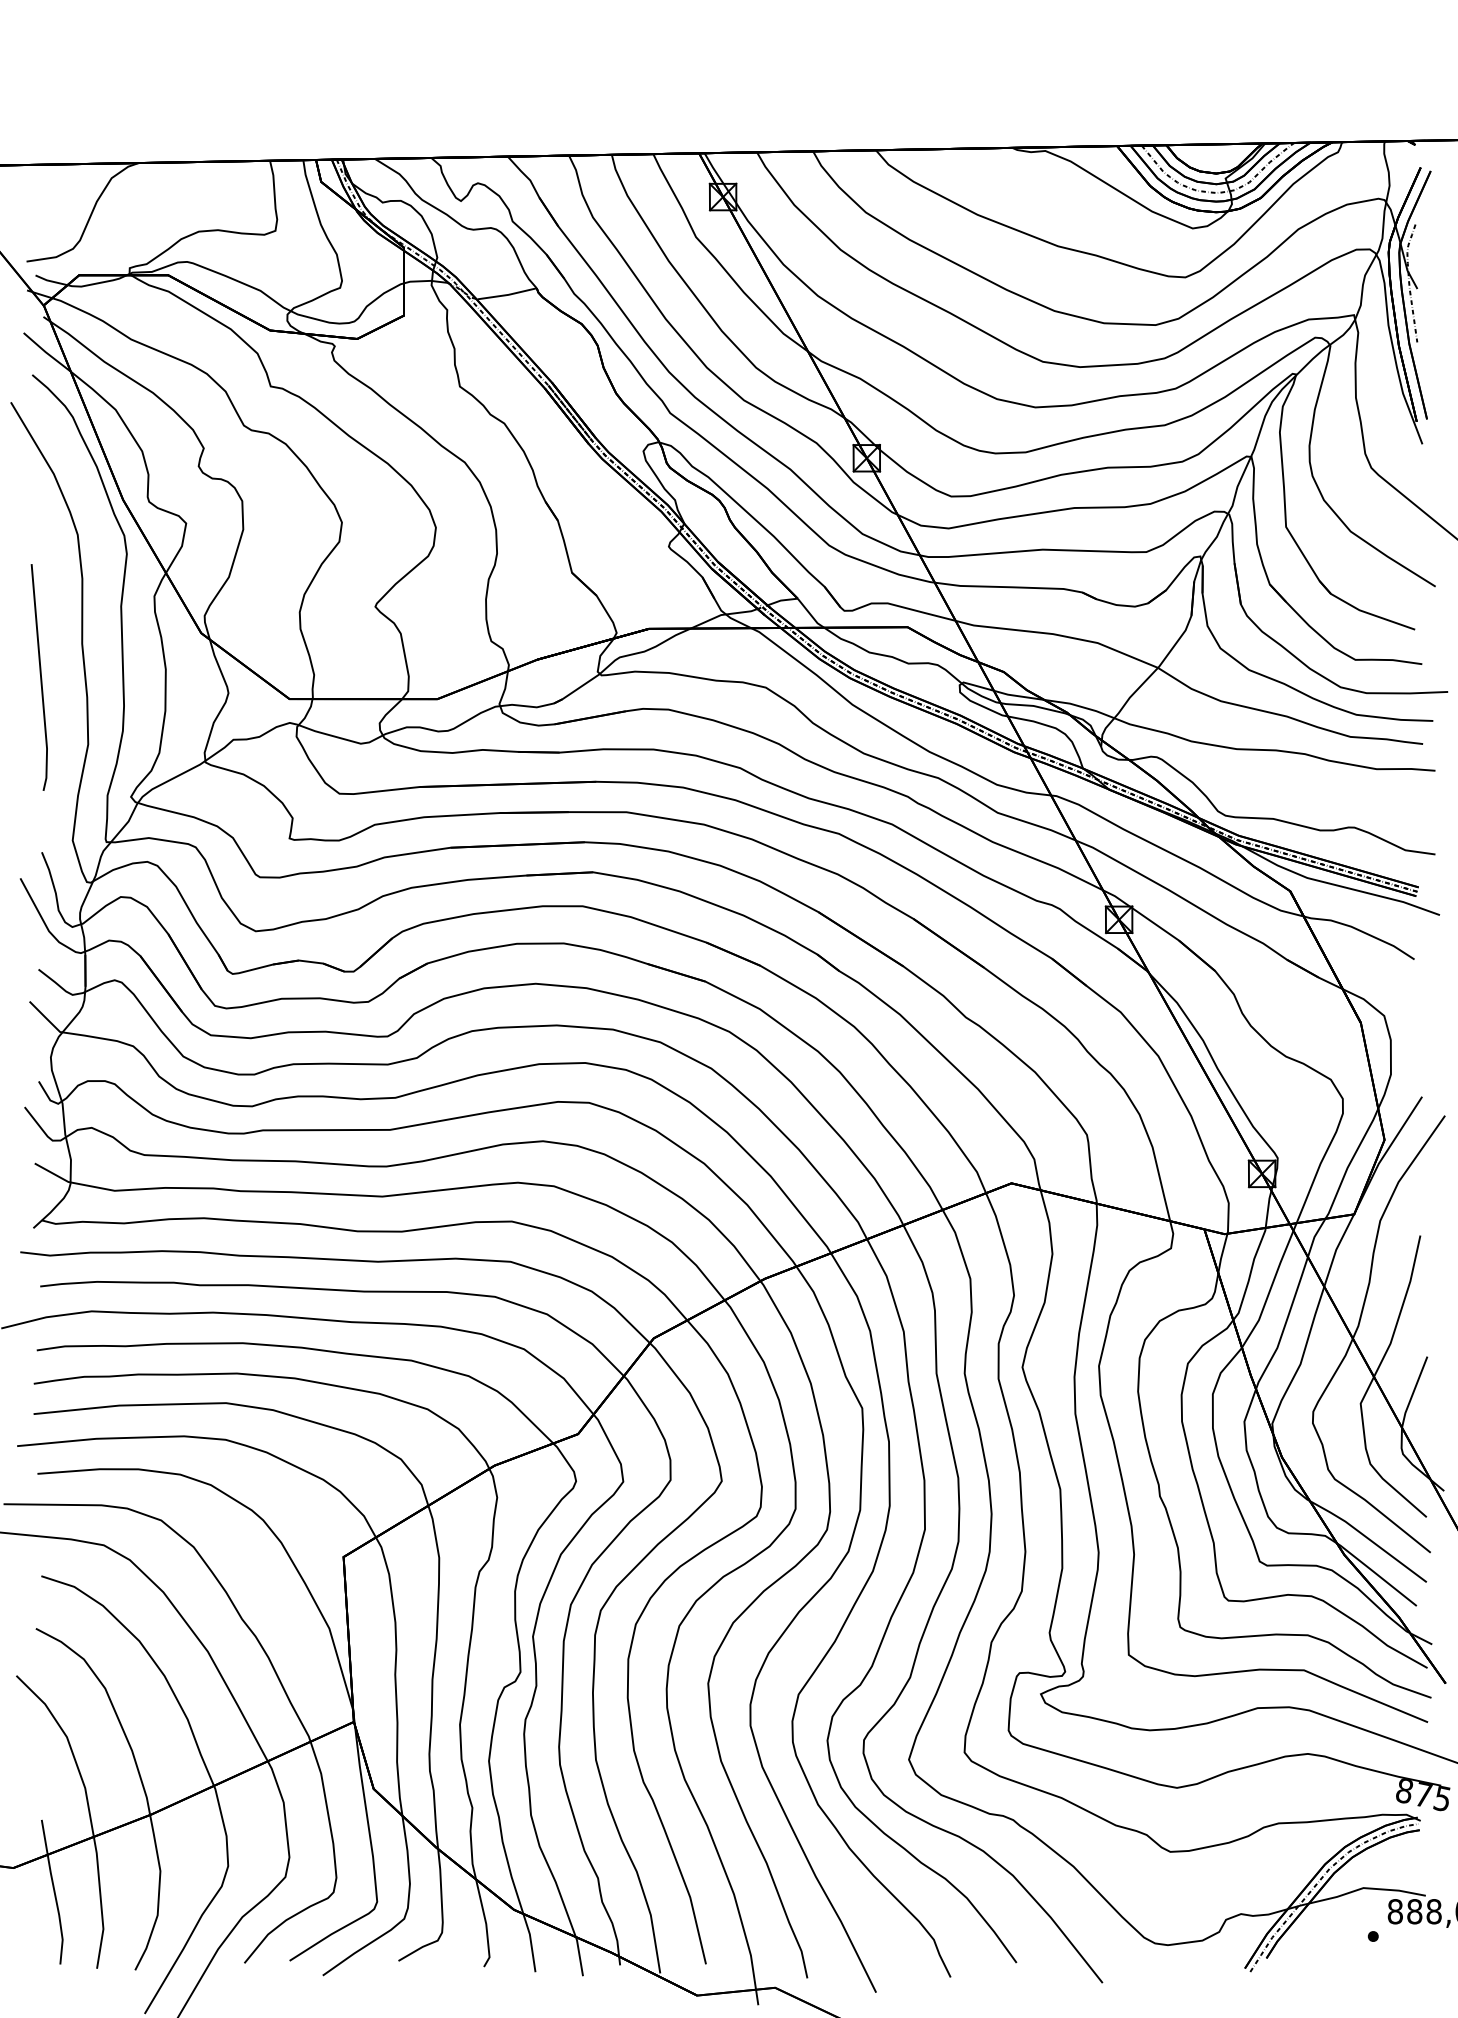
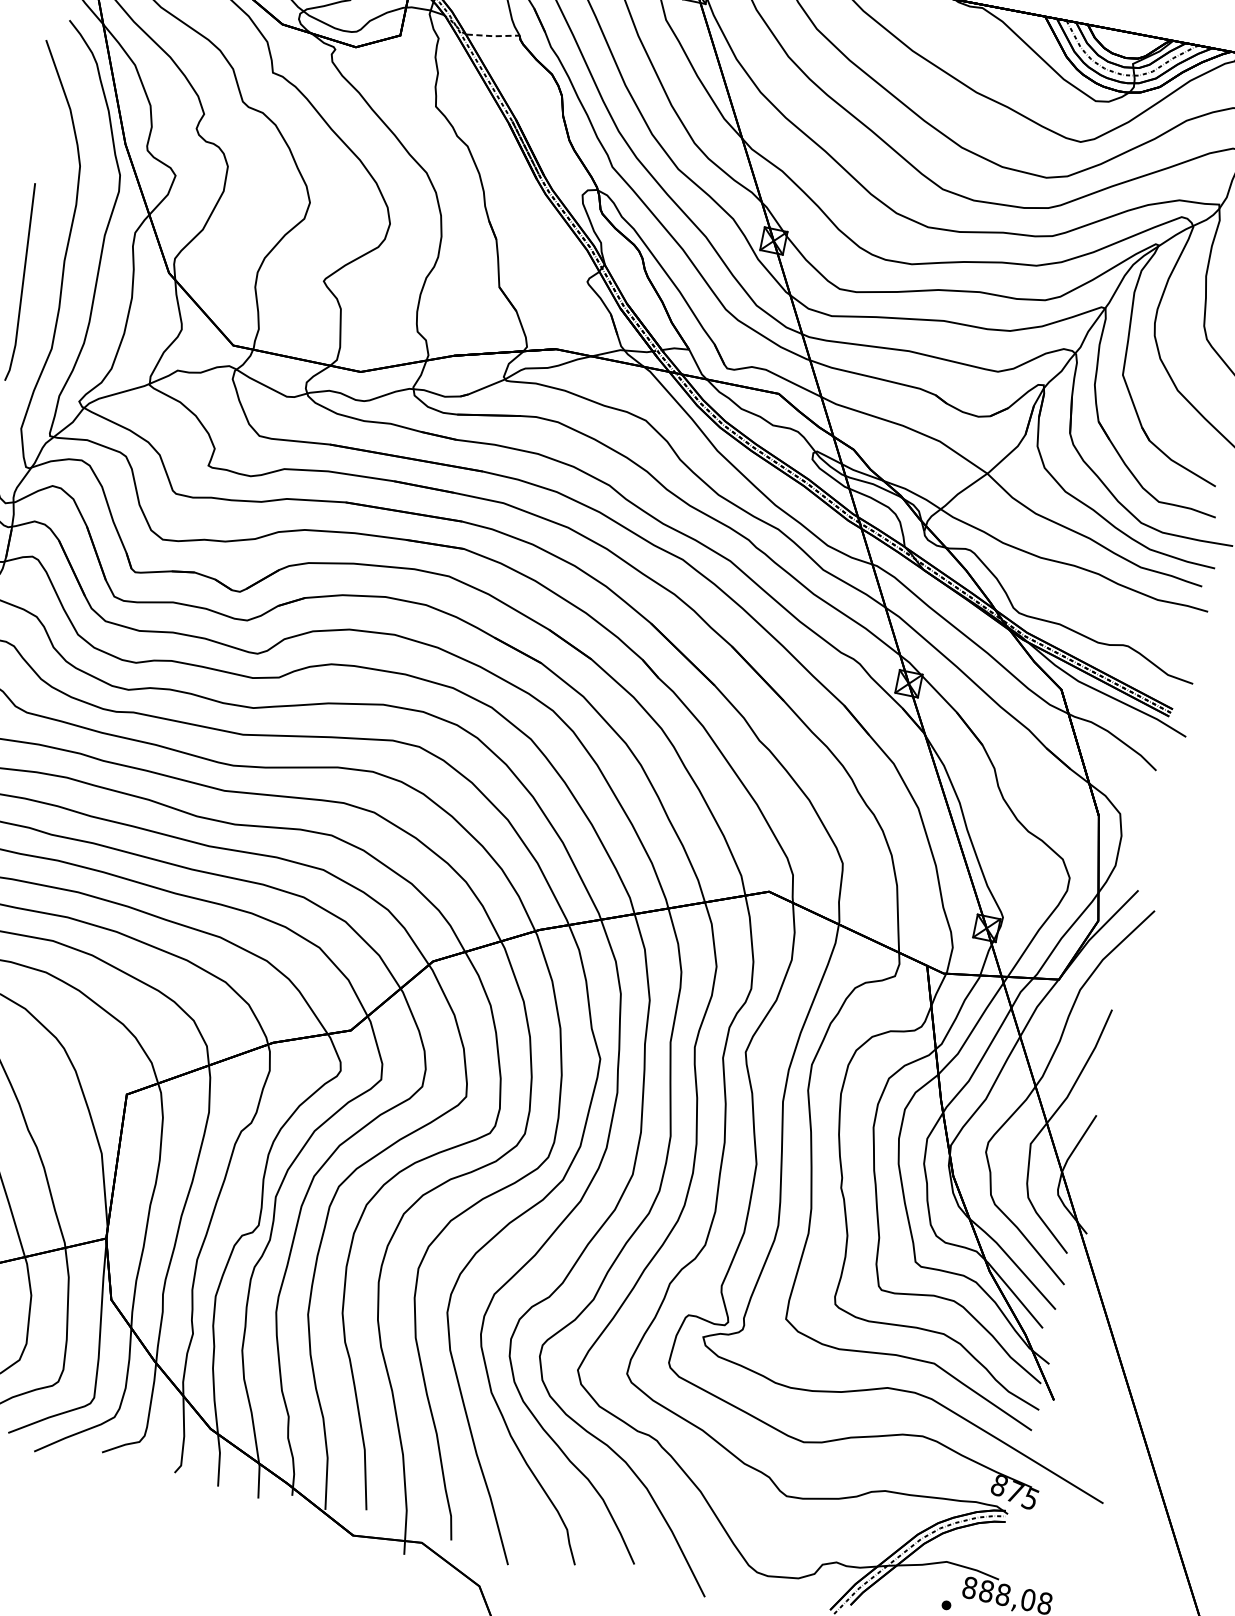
line: (508, 294) -> (494, 35), solid -> dashed

